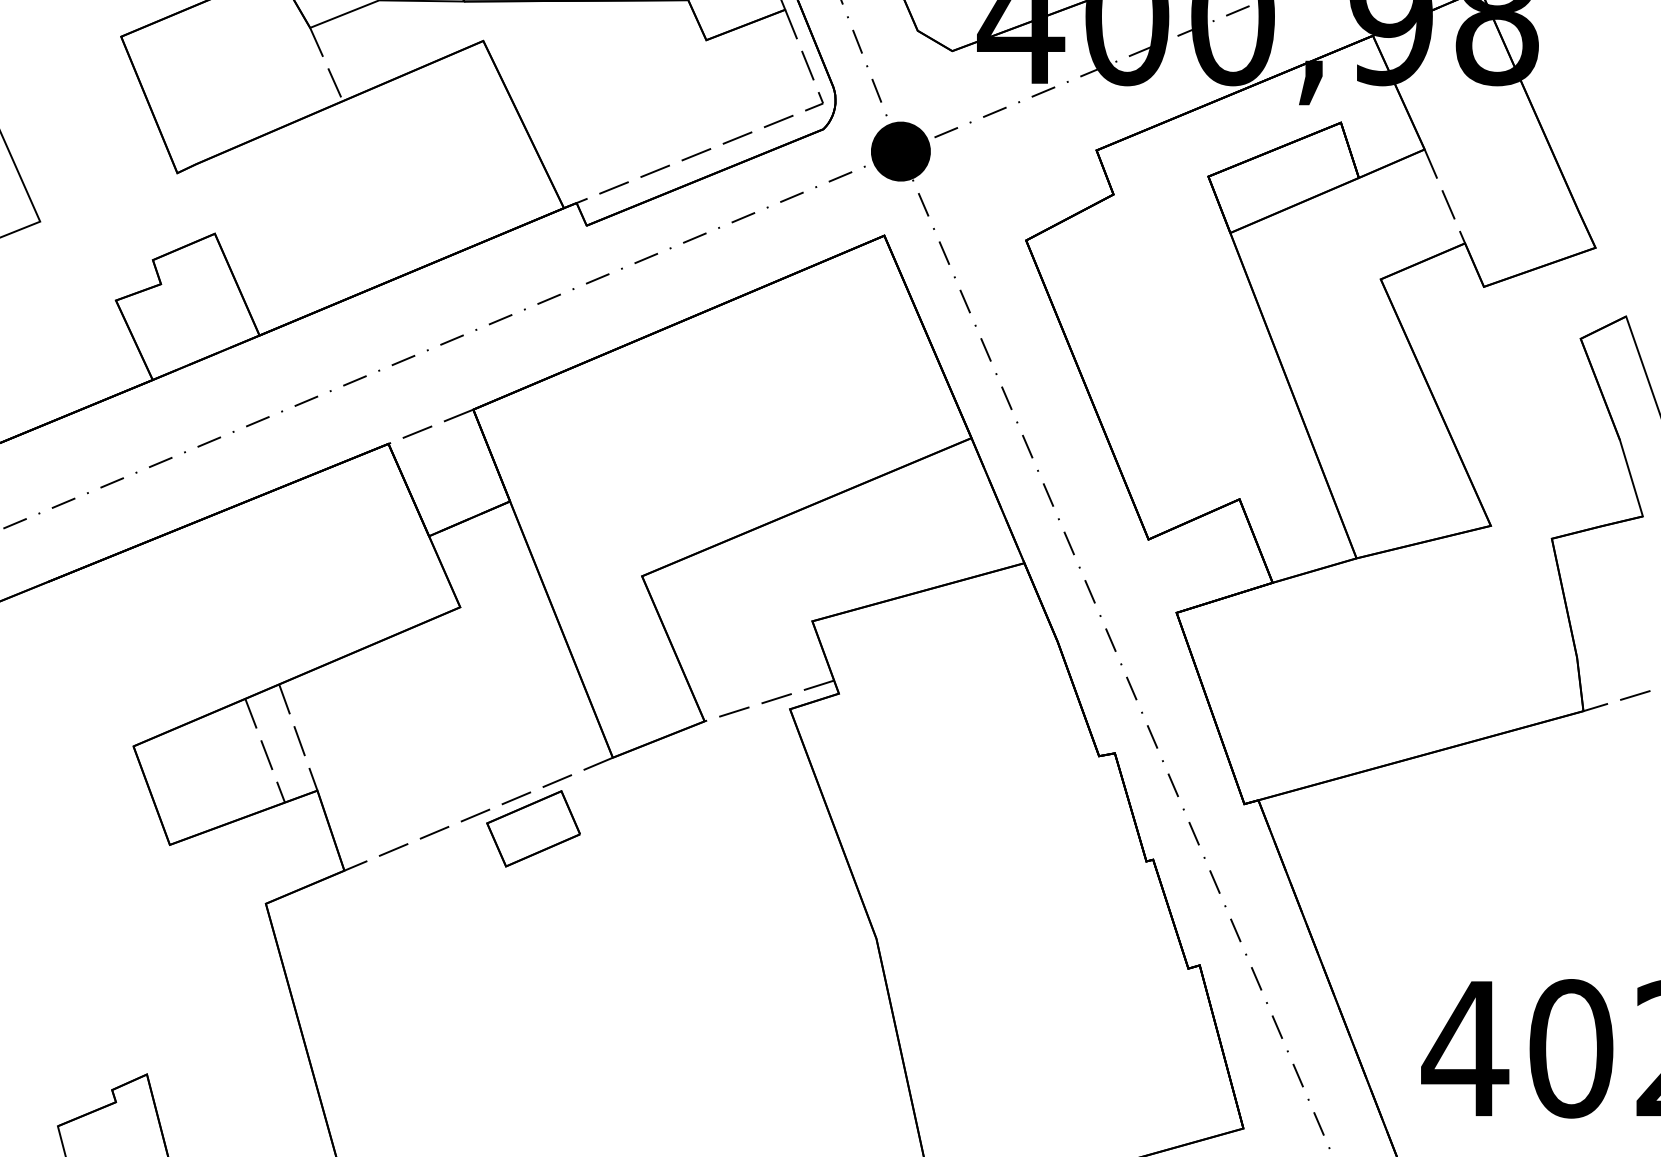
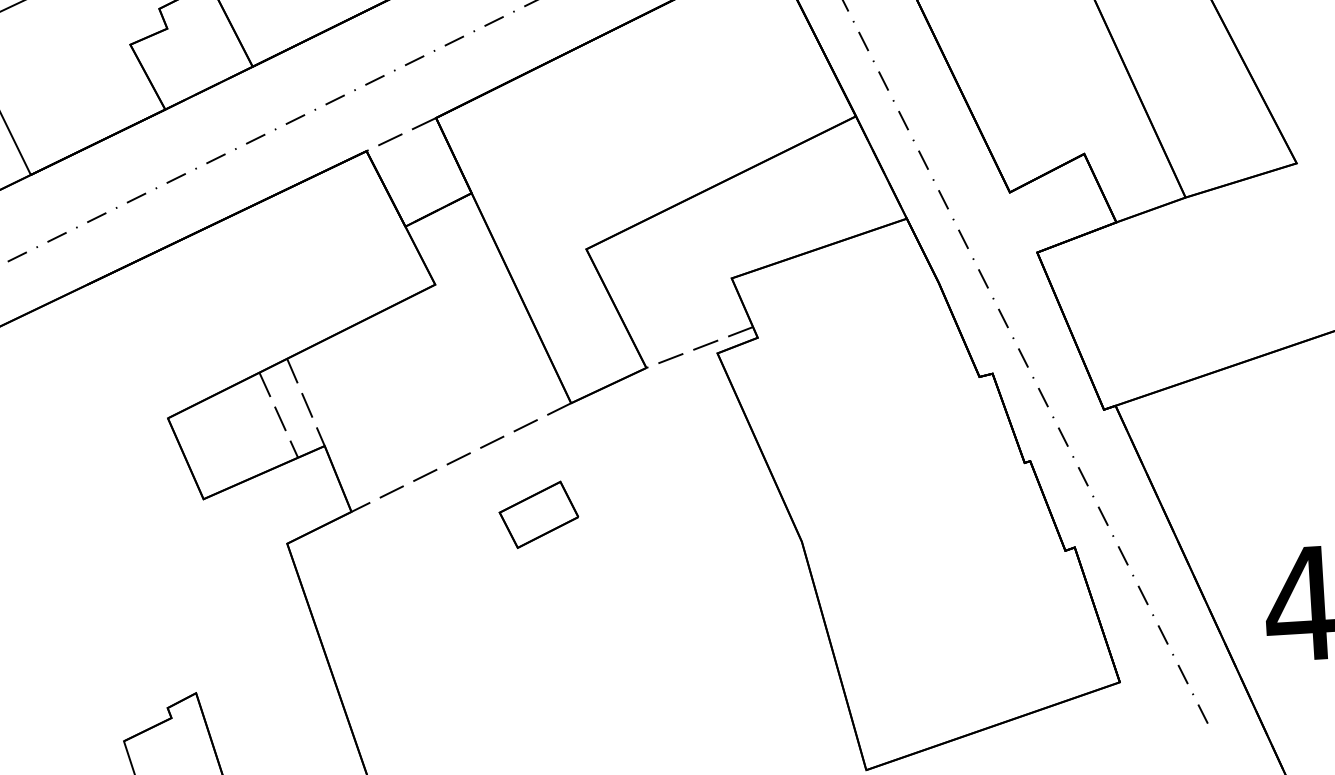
part: (533, 828) -> (538, 514), moved

